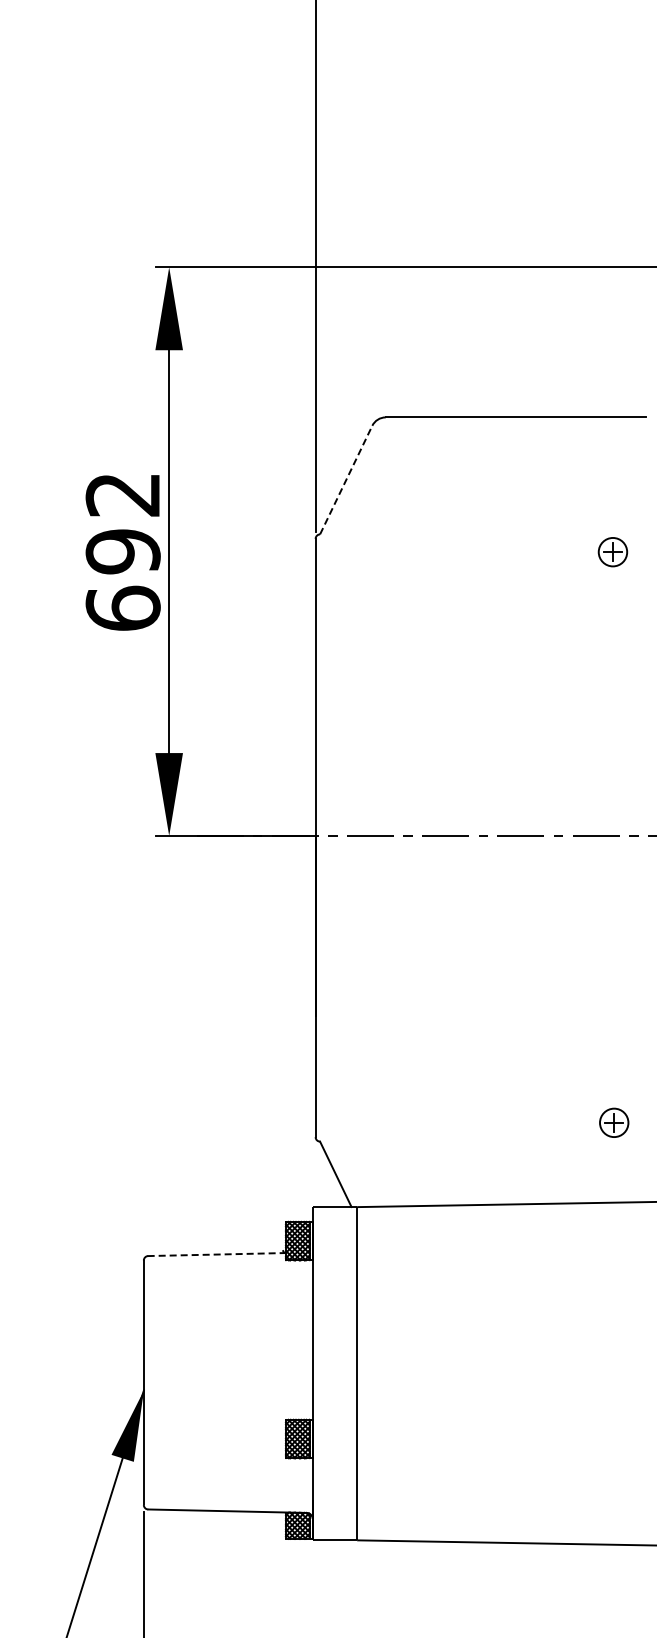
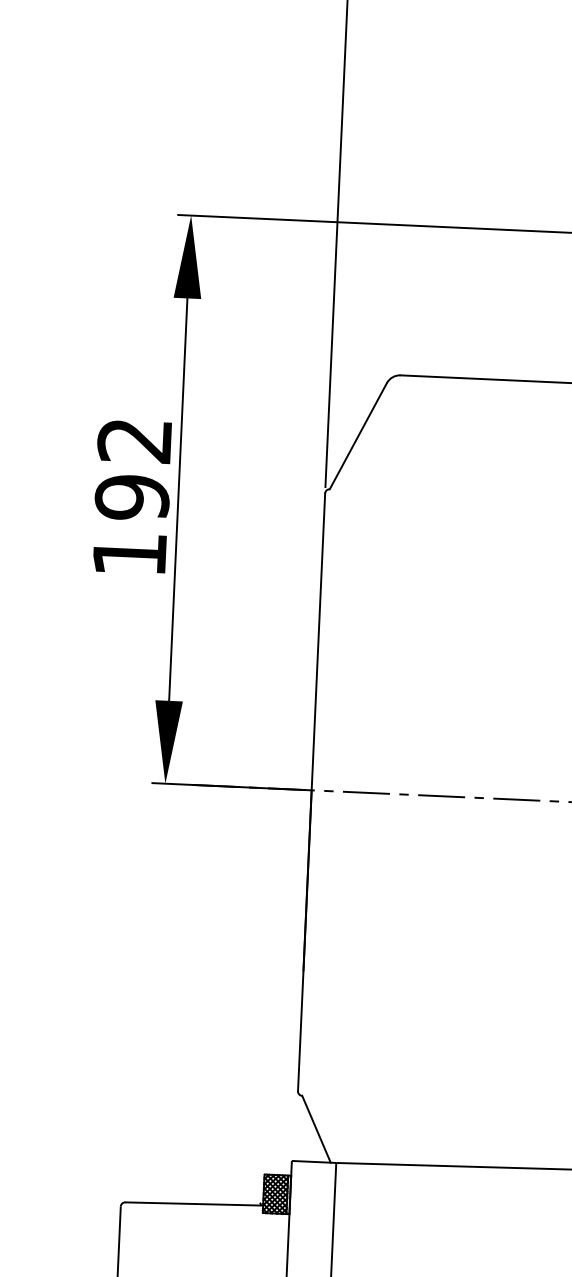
line: (346, 479) -> (358, 435), dashed -> solid
text: (122, 607) -> (129, 553), 692 -> 192
line: (217, 1254) -> (194, 1203), dashed -> solid

